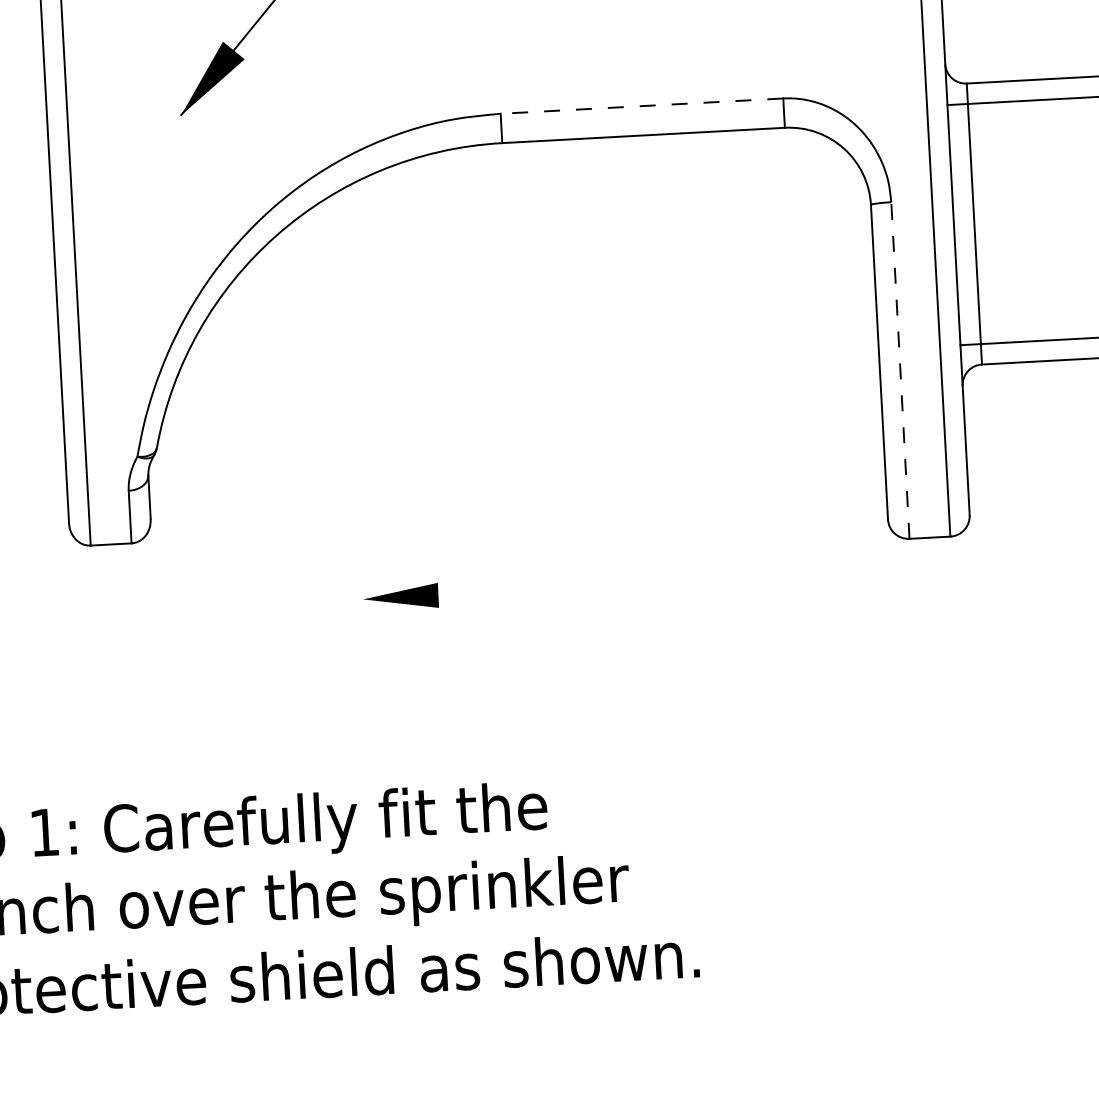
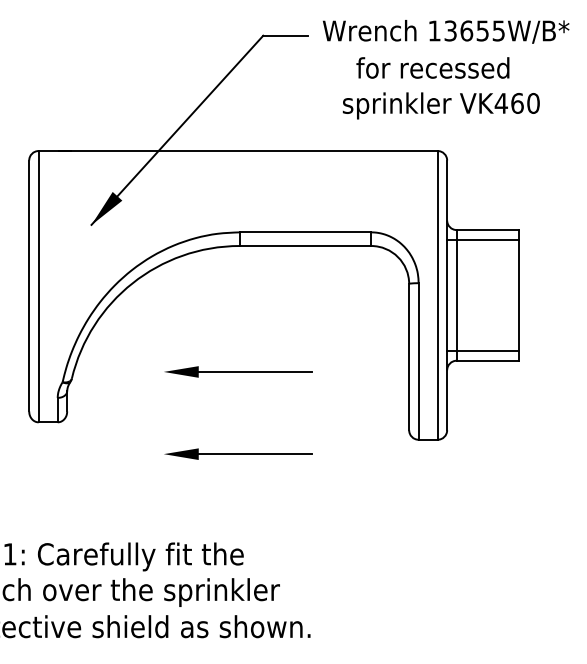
line: (642, 106) -> (305, 232), dashed -> solid
line: (899, 368) -> (418, 360), dashed -> solid
part: (514, 413) -> (238, 371), added
line: (534, 590) -> (243, 454), added

